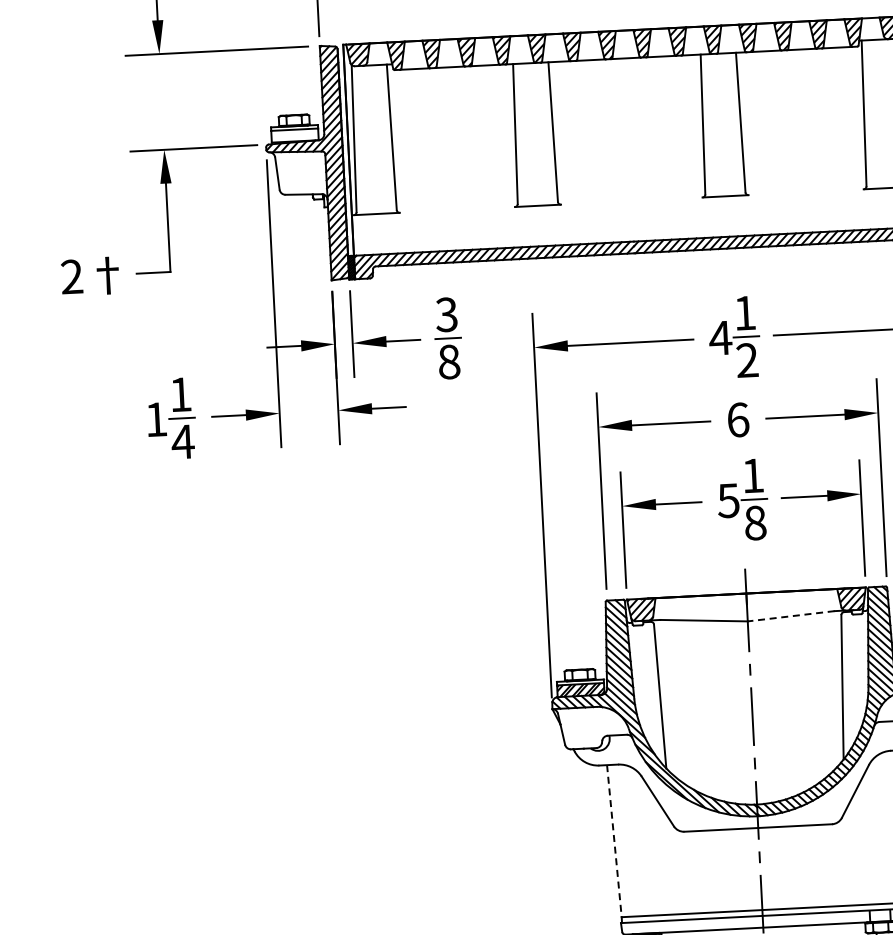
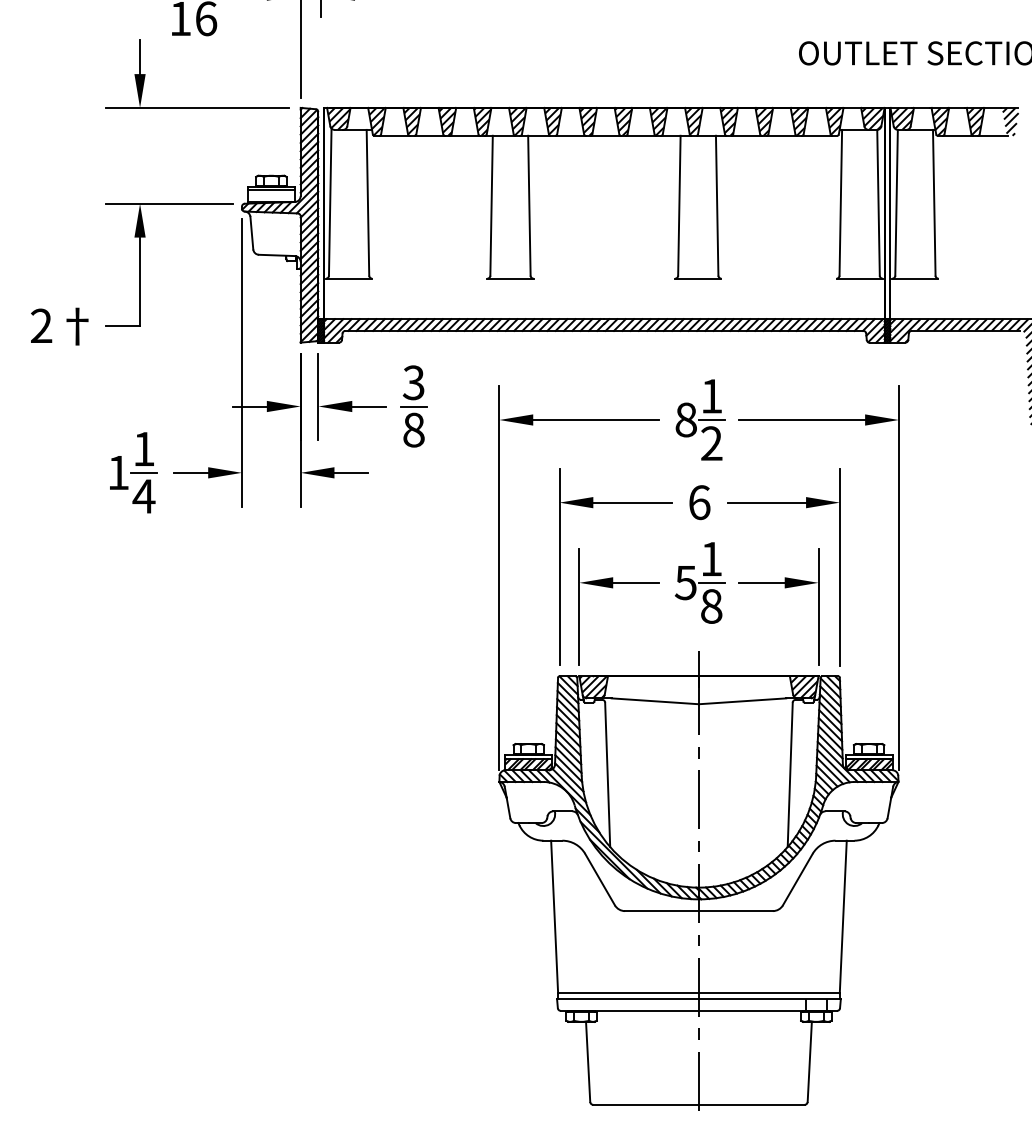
text: (719, 337) -> (685, 419), 4 -> 8
line: (791, 616) -> (742, 701), dashed -> solid
line: (614, 841) -> (554, 917), dashed -> solid

